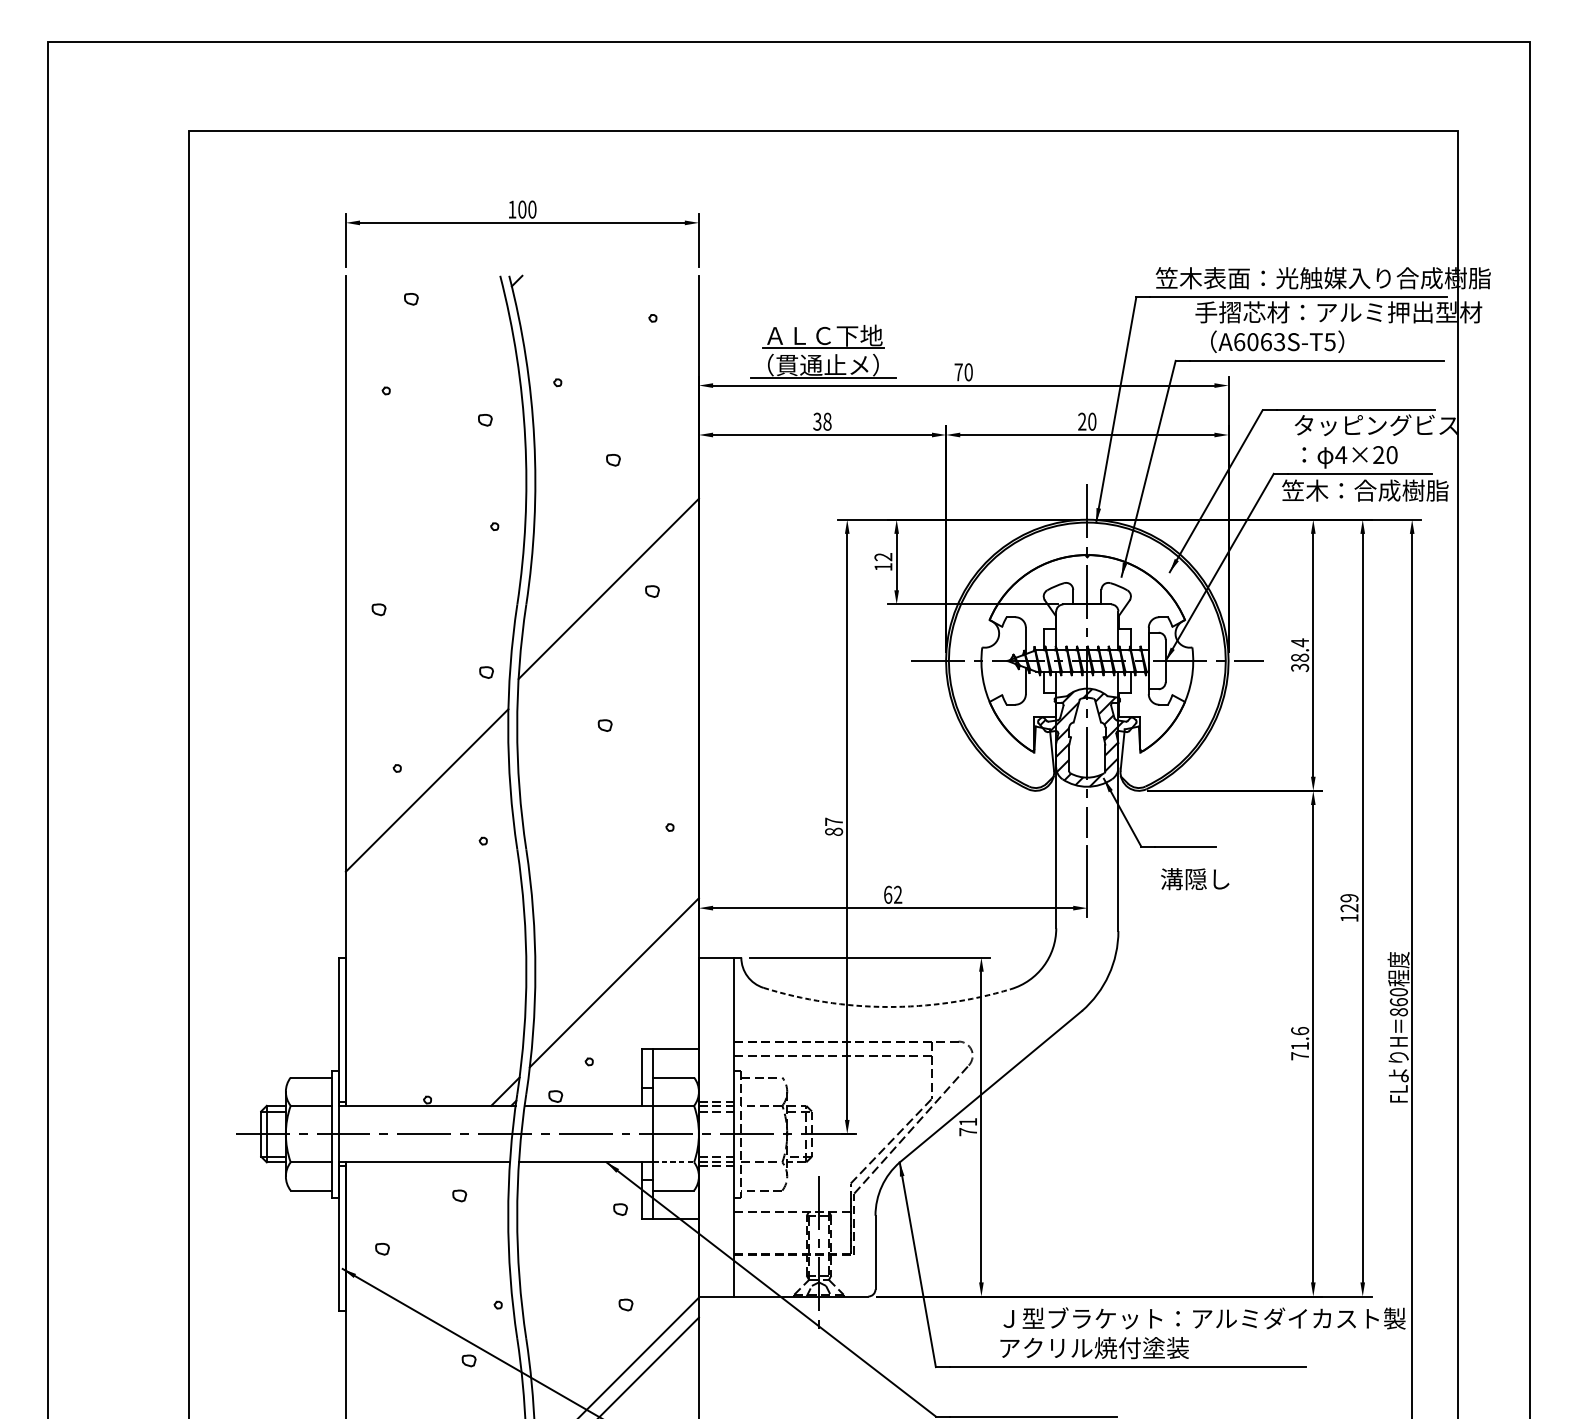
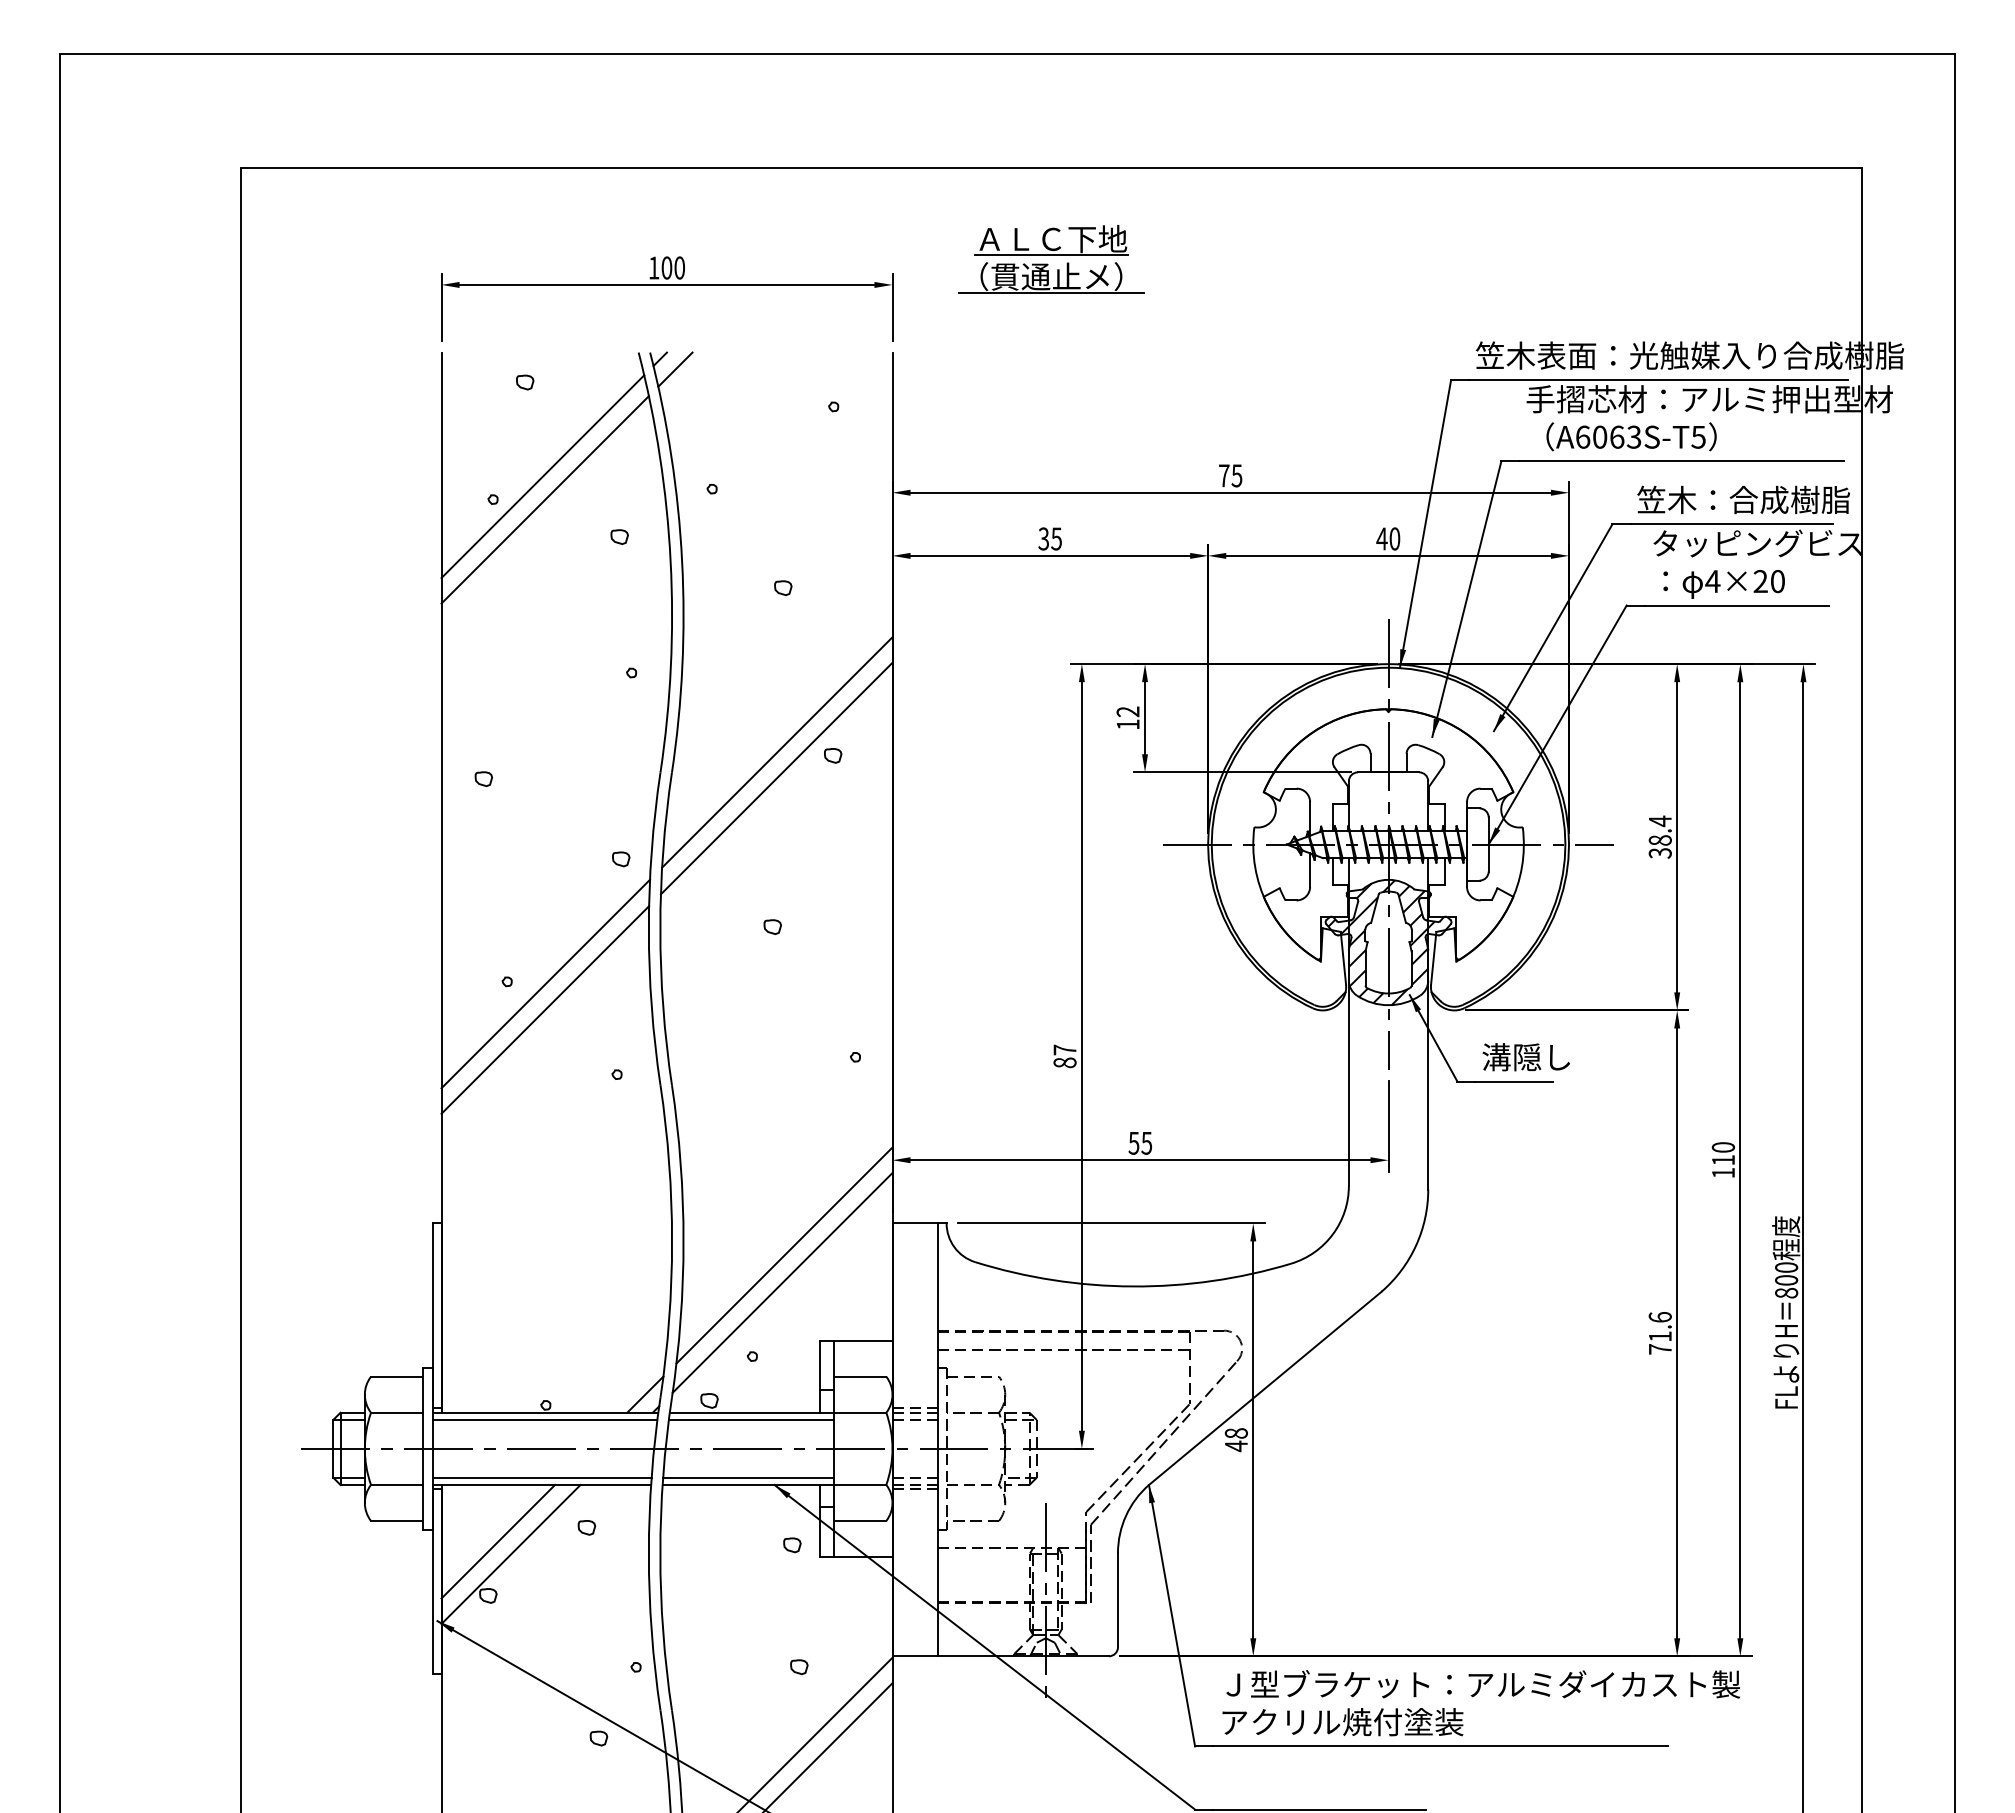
line: (529, 289) -> (675, 369), added
part: (823, 351) -> (1051, 259), moved
line: (424, 372) -> (542, 476), added
text: (968, 372) -> (1236, 475), 70 -> 75
line: (426, 390) -> (544, 499), added
text: (827, 421) -> (1056, 538), 38 -> 35
text: (1081, 421) -> (1381, 538), 20 -> 40
text: (1365, 490) -> (1743, 499), moved
line: (608, 609) -> (776, 778), added
line: (427, 769) -> (545, 983), added
text: (1194, 879) -> (1525, 1057), moved
text: (893, 894) -> (1140, 1142), 62 -> 55
text: (1349, 902) -> (1723, 1153), 129 -> 110
text: (1398, 1002) -> (1786, 1280), 860 -> 800
line: (612, 1003) -> (782, 1282), added
arc: (886, 1007) -> (1132, 1286), dashed -> solid
line: (426, 1111) -> (544, 1419), added
line: (587, 1111) -> (750, 1419), added
text: (967, 1127) -> (1235, 1440), 71 -> 48
line: (424, 1156) -> (541, 1477), added
line: (586, 1156) -> (748, 1477), added
line: (673, 1162) -> (860, 1484), dashed -> solid
line: (390, 1206) -> (498, 1541), added
line: (399, 1216) -> (510, 1554), added
text: (1203, 1333) -> (1481, 1703), moved

